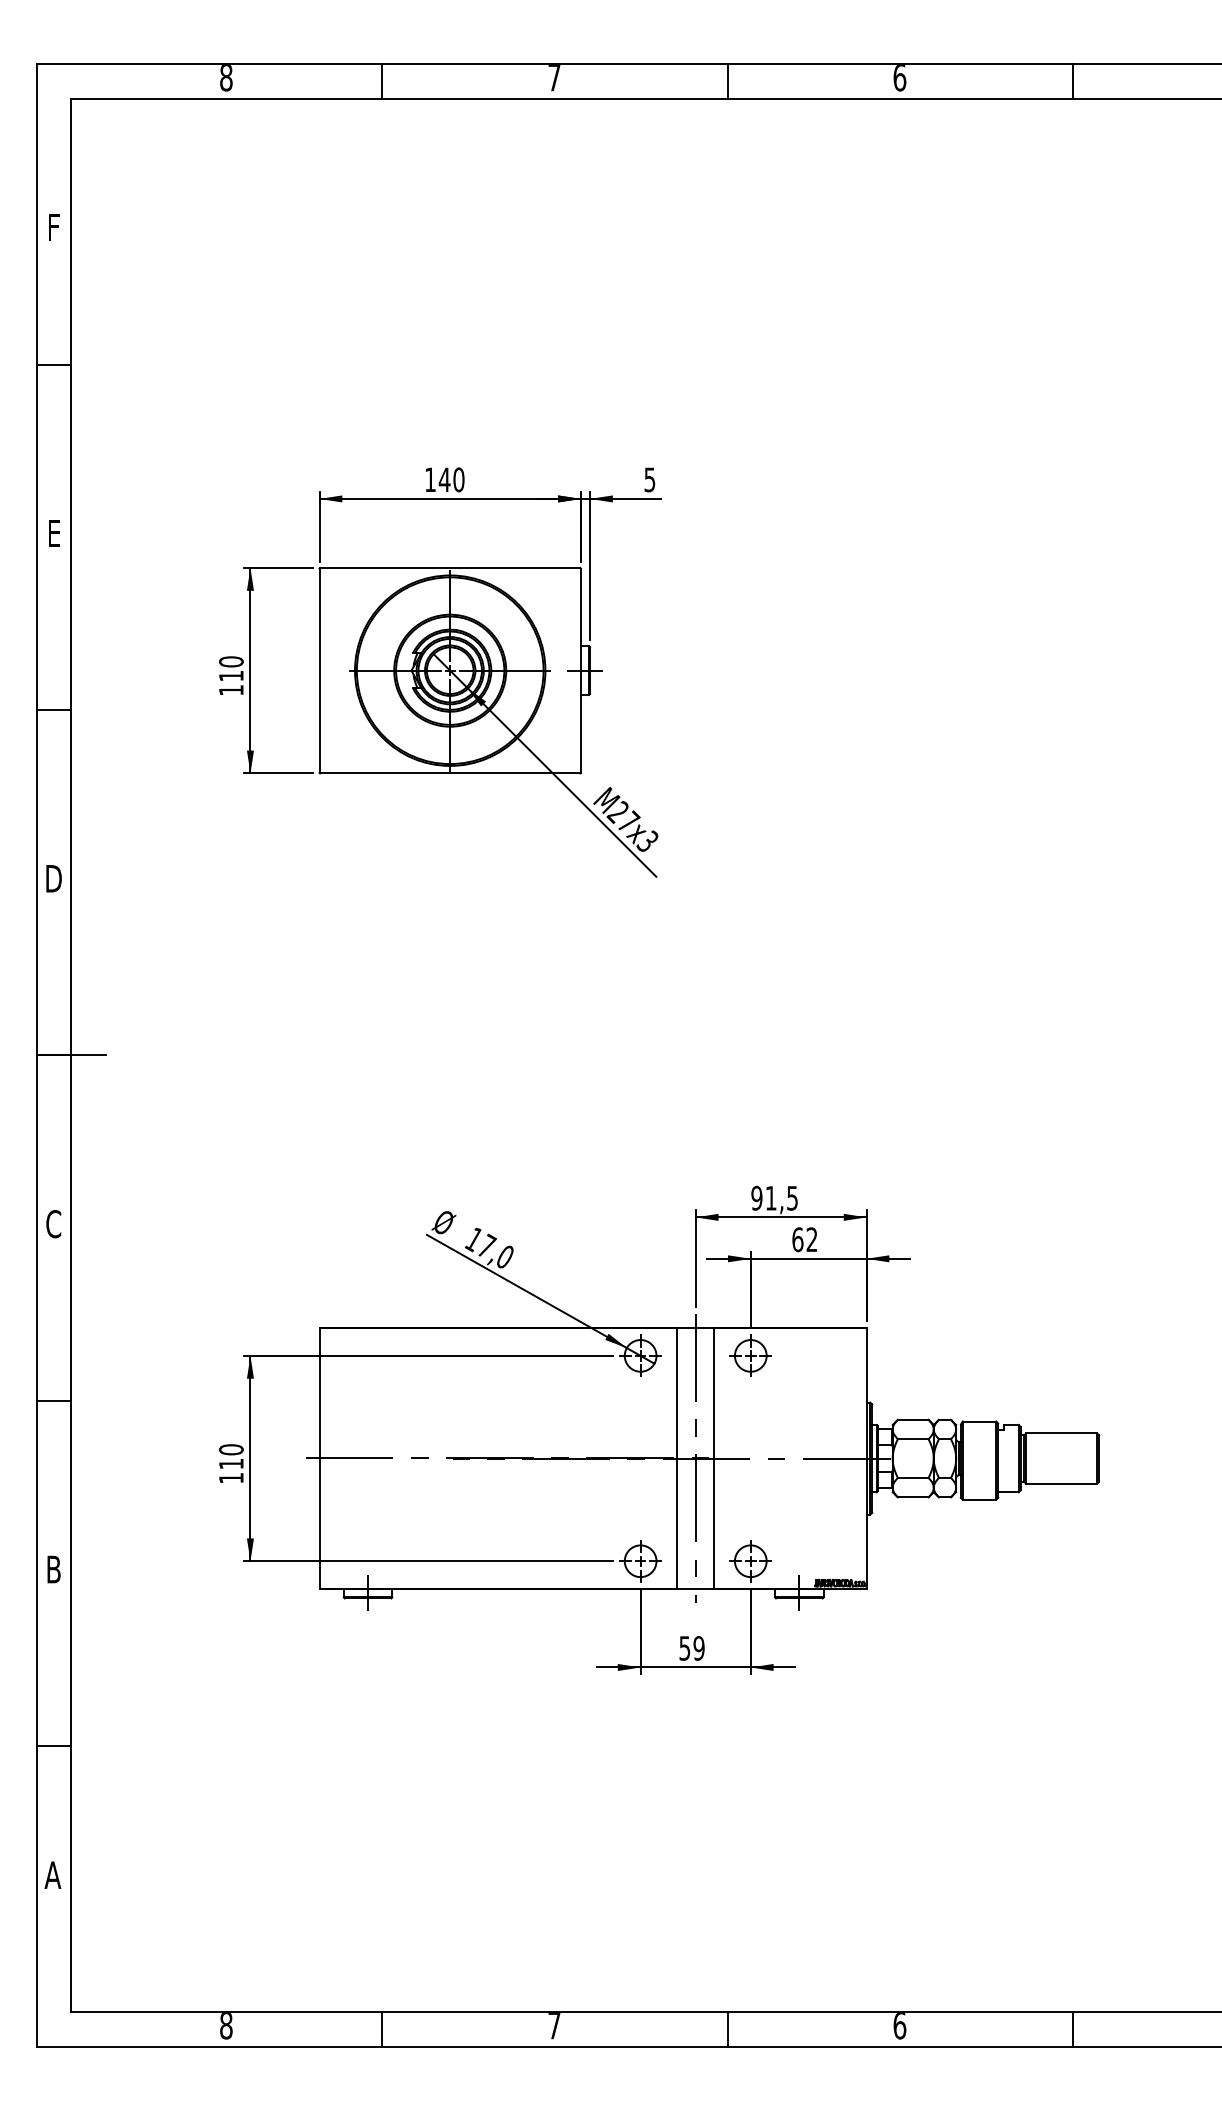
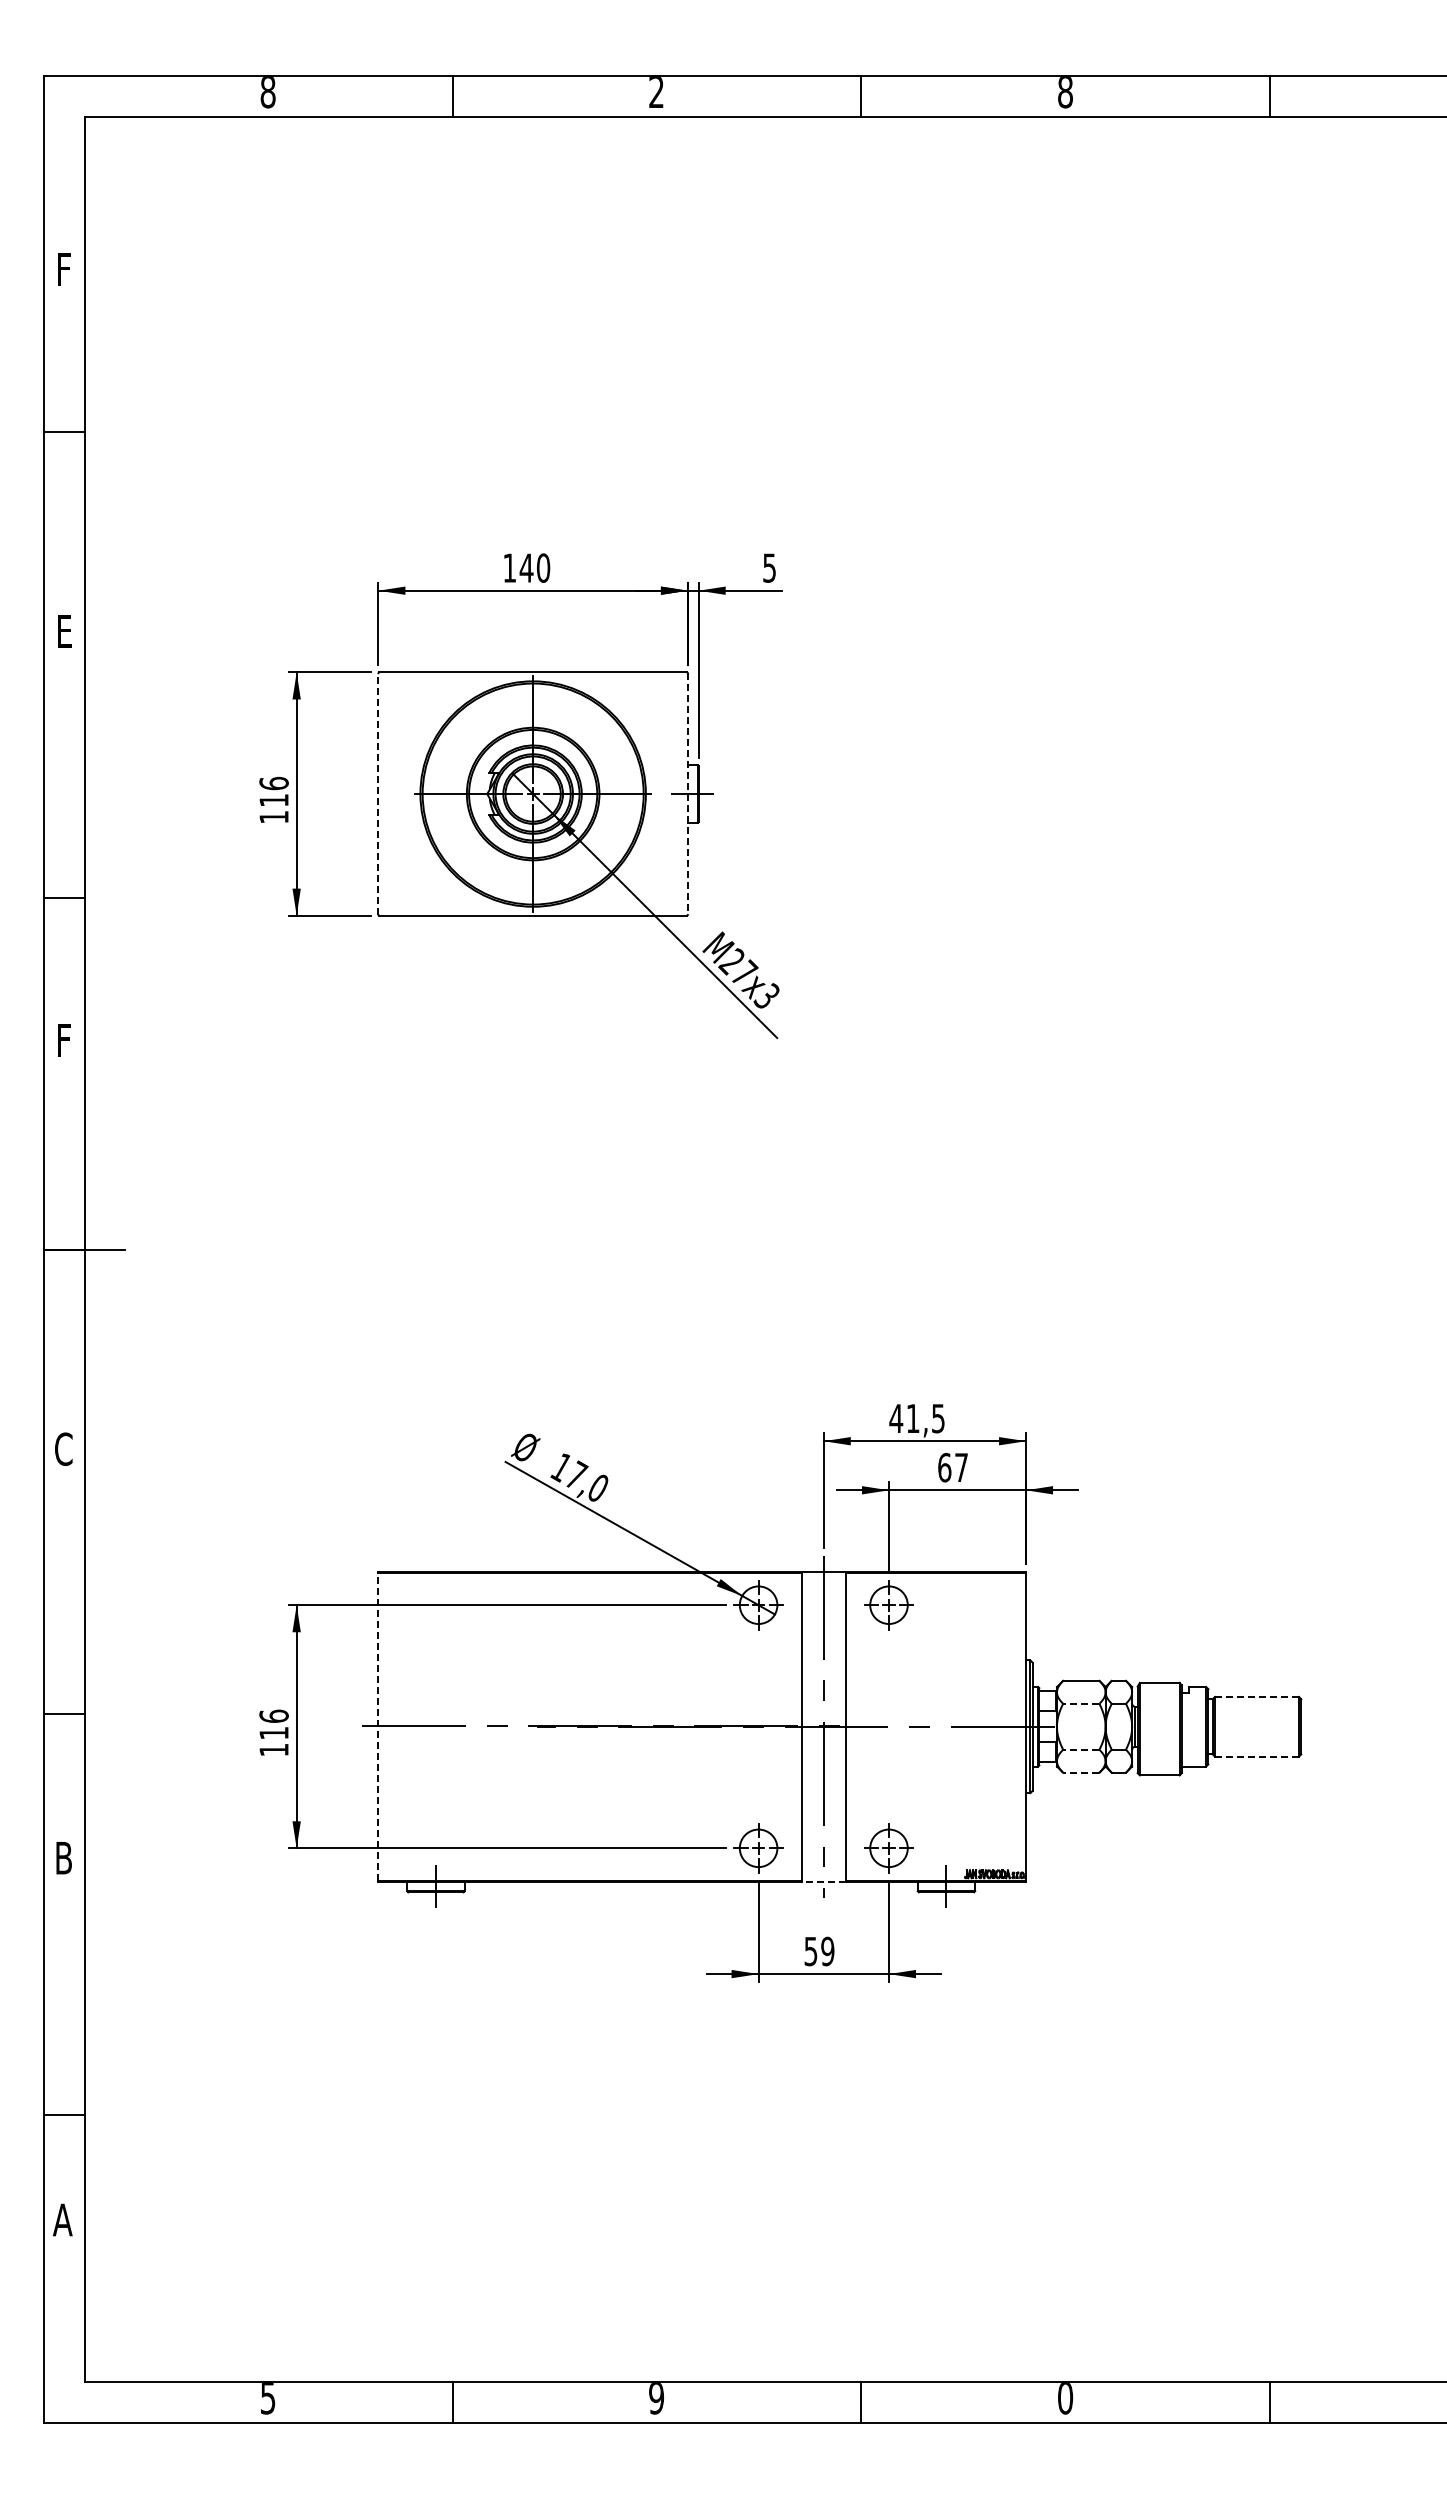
text: (554, 78) -> (656, 92), 7 -> 2
text: (899, 78) -> (1065, 92), 6 -> 8
text: (230, 661) -> (273, 783), 110 -> 116
line: (319, 671) -> (378, 794), solid -> dashed
line: (580, 671) -> (687, 794), solid -> dashed
line: (53, 709) -> (63, 897), moved
text: (54, 878) -> (64, 1040), D -> F
text: (757, 1198) -> (896, 1418), 91,5 -> 41,5
text: (812, 1239) -> (961, 1467), 62 -> 67
line: (53, 1400) -> (63, 1714), moved
line: (1062, 1433) -> (1257, 1696), solid -> dashed
line: (912, 1438) -> (1080, 1703), solid -> dashed
text: (230, 1449) -> (273, 1715), 110 -> 116
line: (319, 1458) -> (378, 1726), solid -> dashed
line: (912, 1477) -> (1080, 1749), solid -> dashed
line: (1062, 1483) -> (1257, 1756), solid -> dashed
line: (912, 1497) -> (1080, 1772), solid -> dashed
line: (695, 1589) -> (823, 1881), solid -> dashed
line: (53, 1746) -> (63, 2115), moved
text: (225, 2025) -> (267, 2398), 8 -> 5
text: (554, 2025) -> (656, 2398), 7 -> 9
text: (899, 2025) -> (1065, 2398), 6 -> 0

